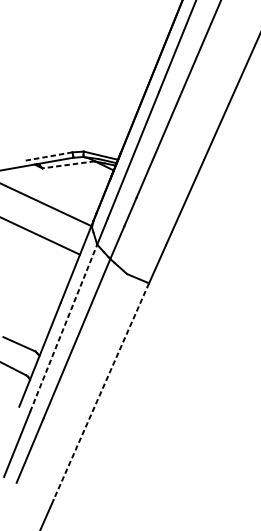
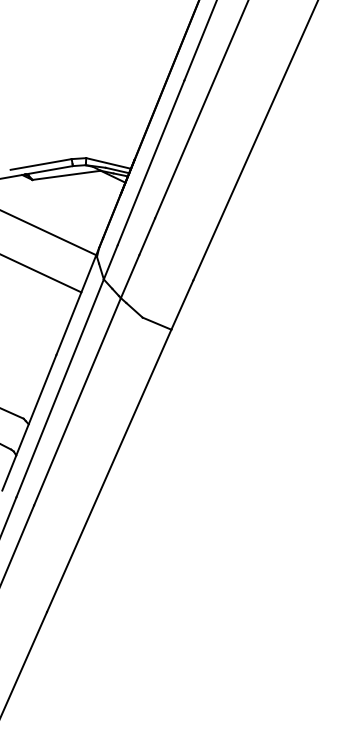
line: (49, 156) -> (41, 164), dashed -> solid
line: (68, 164) -> (66, 175), dashed -> solid
line: (63, 327) -> (60, 387), dashed -> solid
line: (101, 392) -> (109, 471), dashed -> solid

